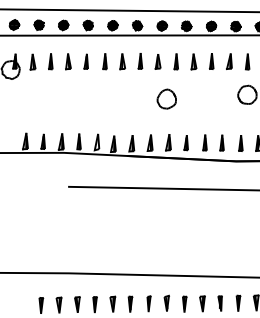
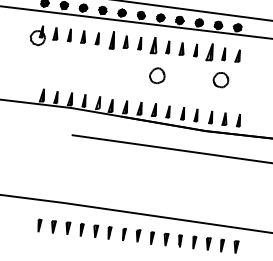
part: (228, 60) -> (209, 51), size x1.4
part: (103, 61) -> (111, 40), size x1.4
part: (157, 61) -> (153, 45), size x1.4

